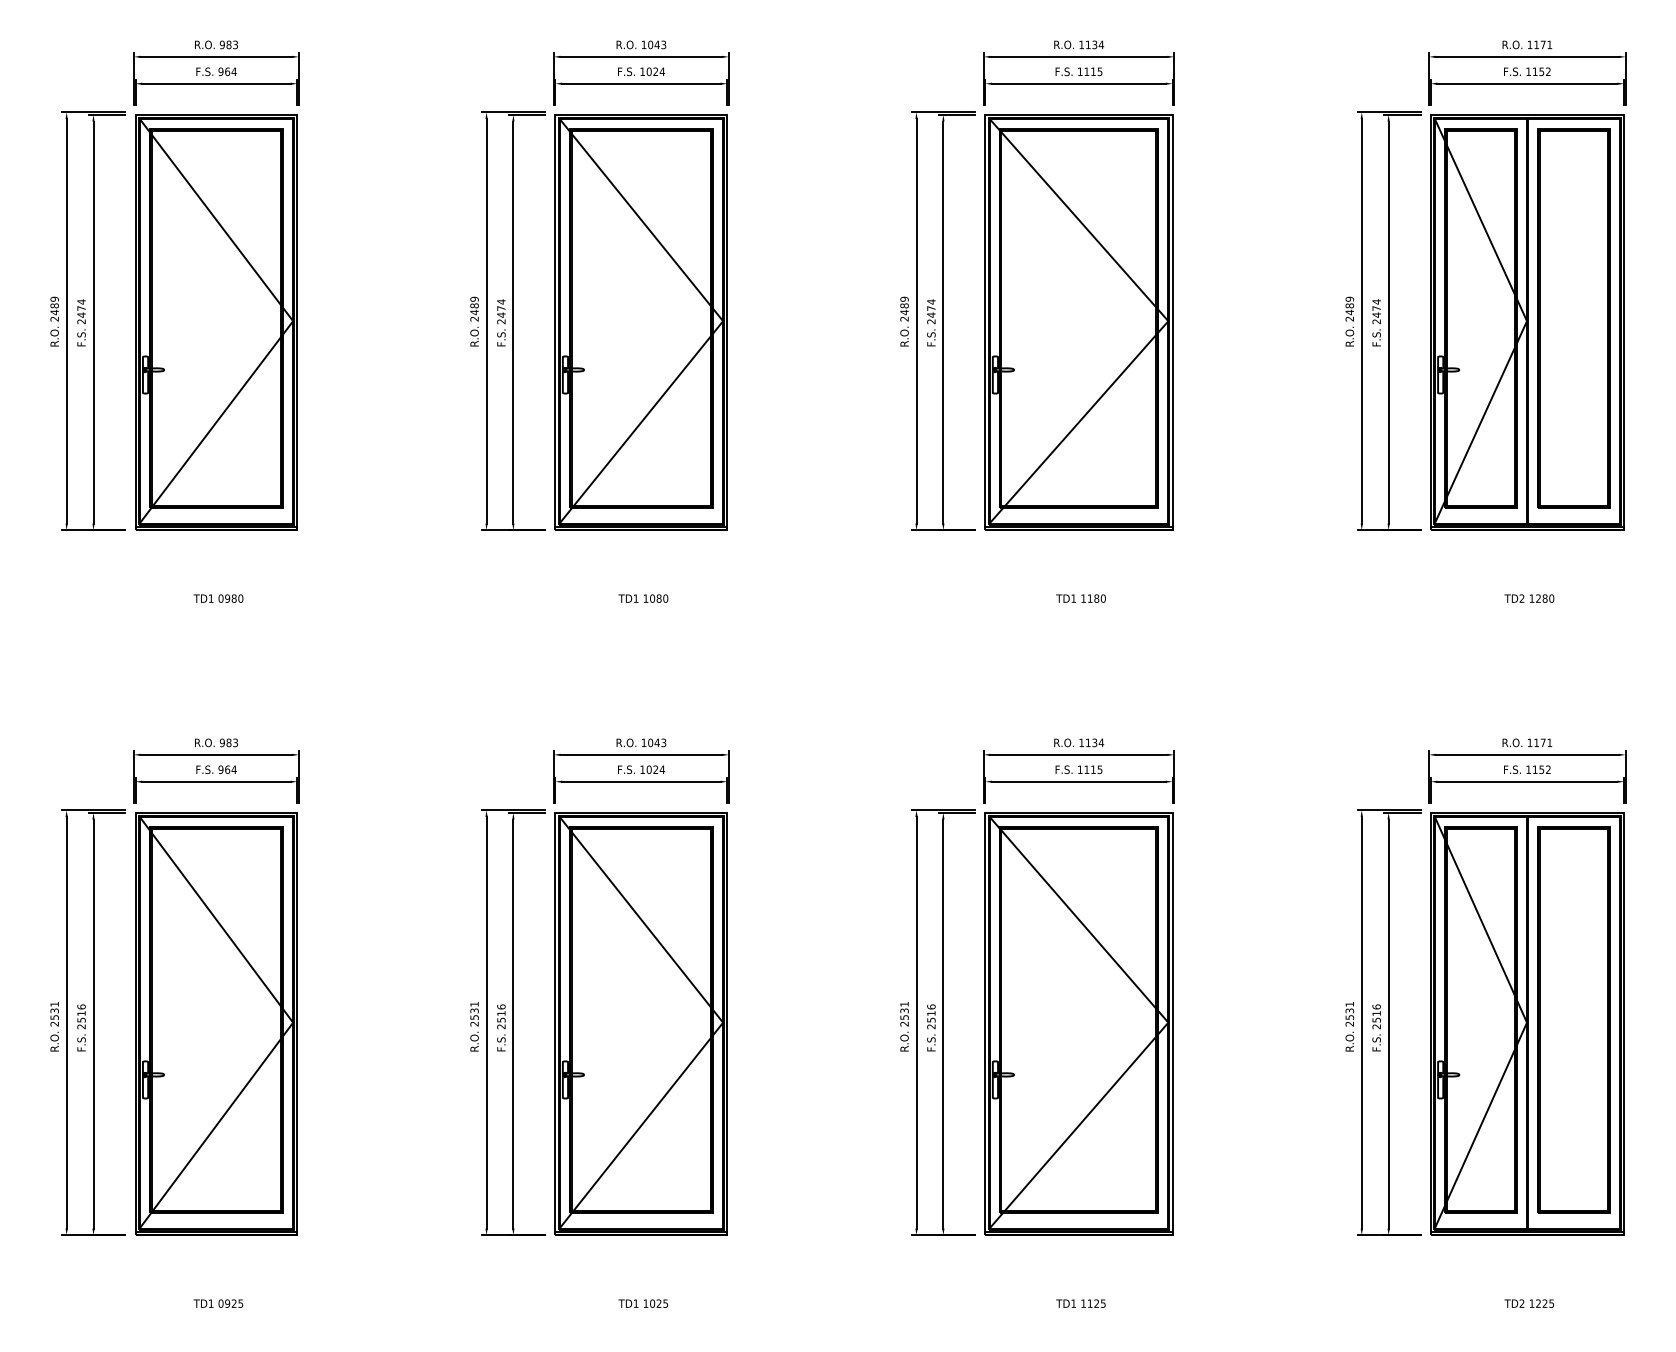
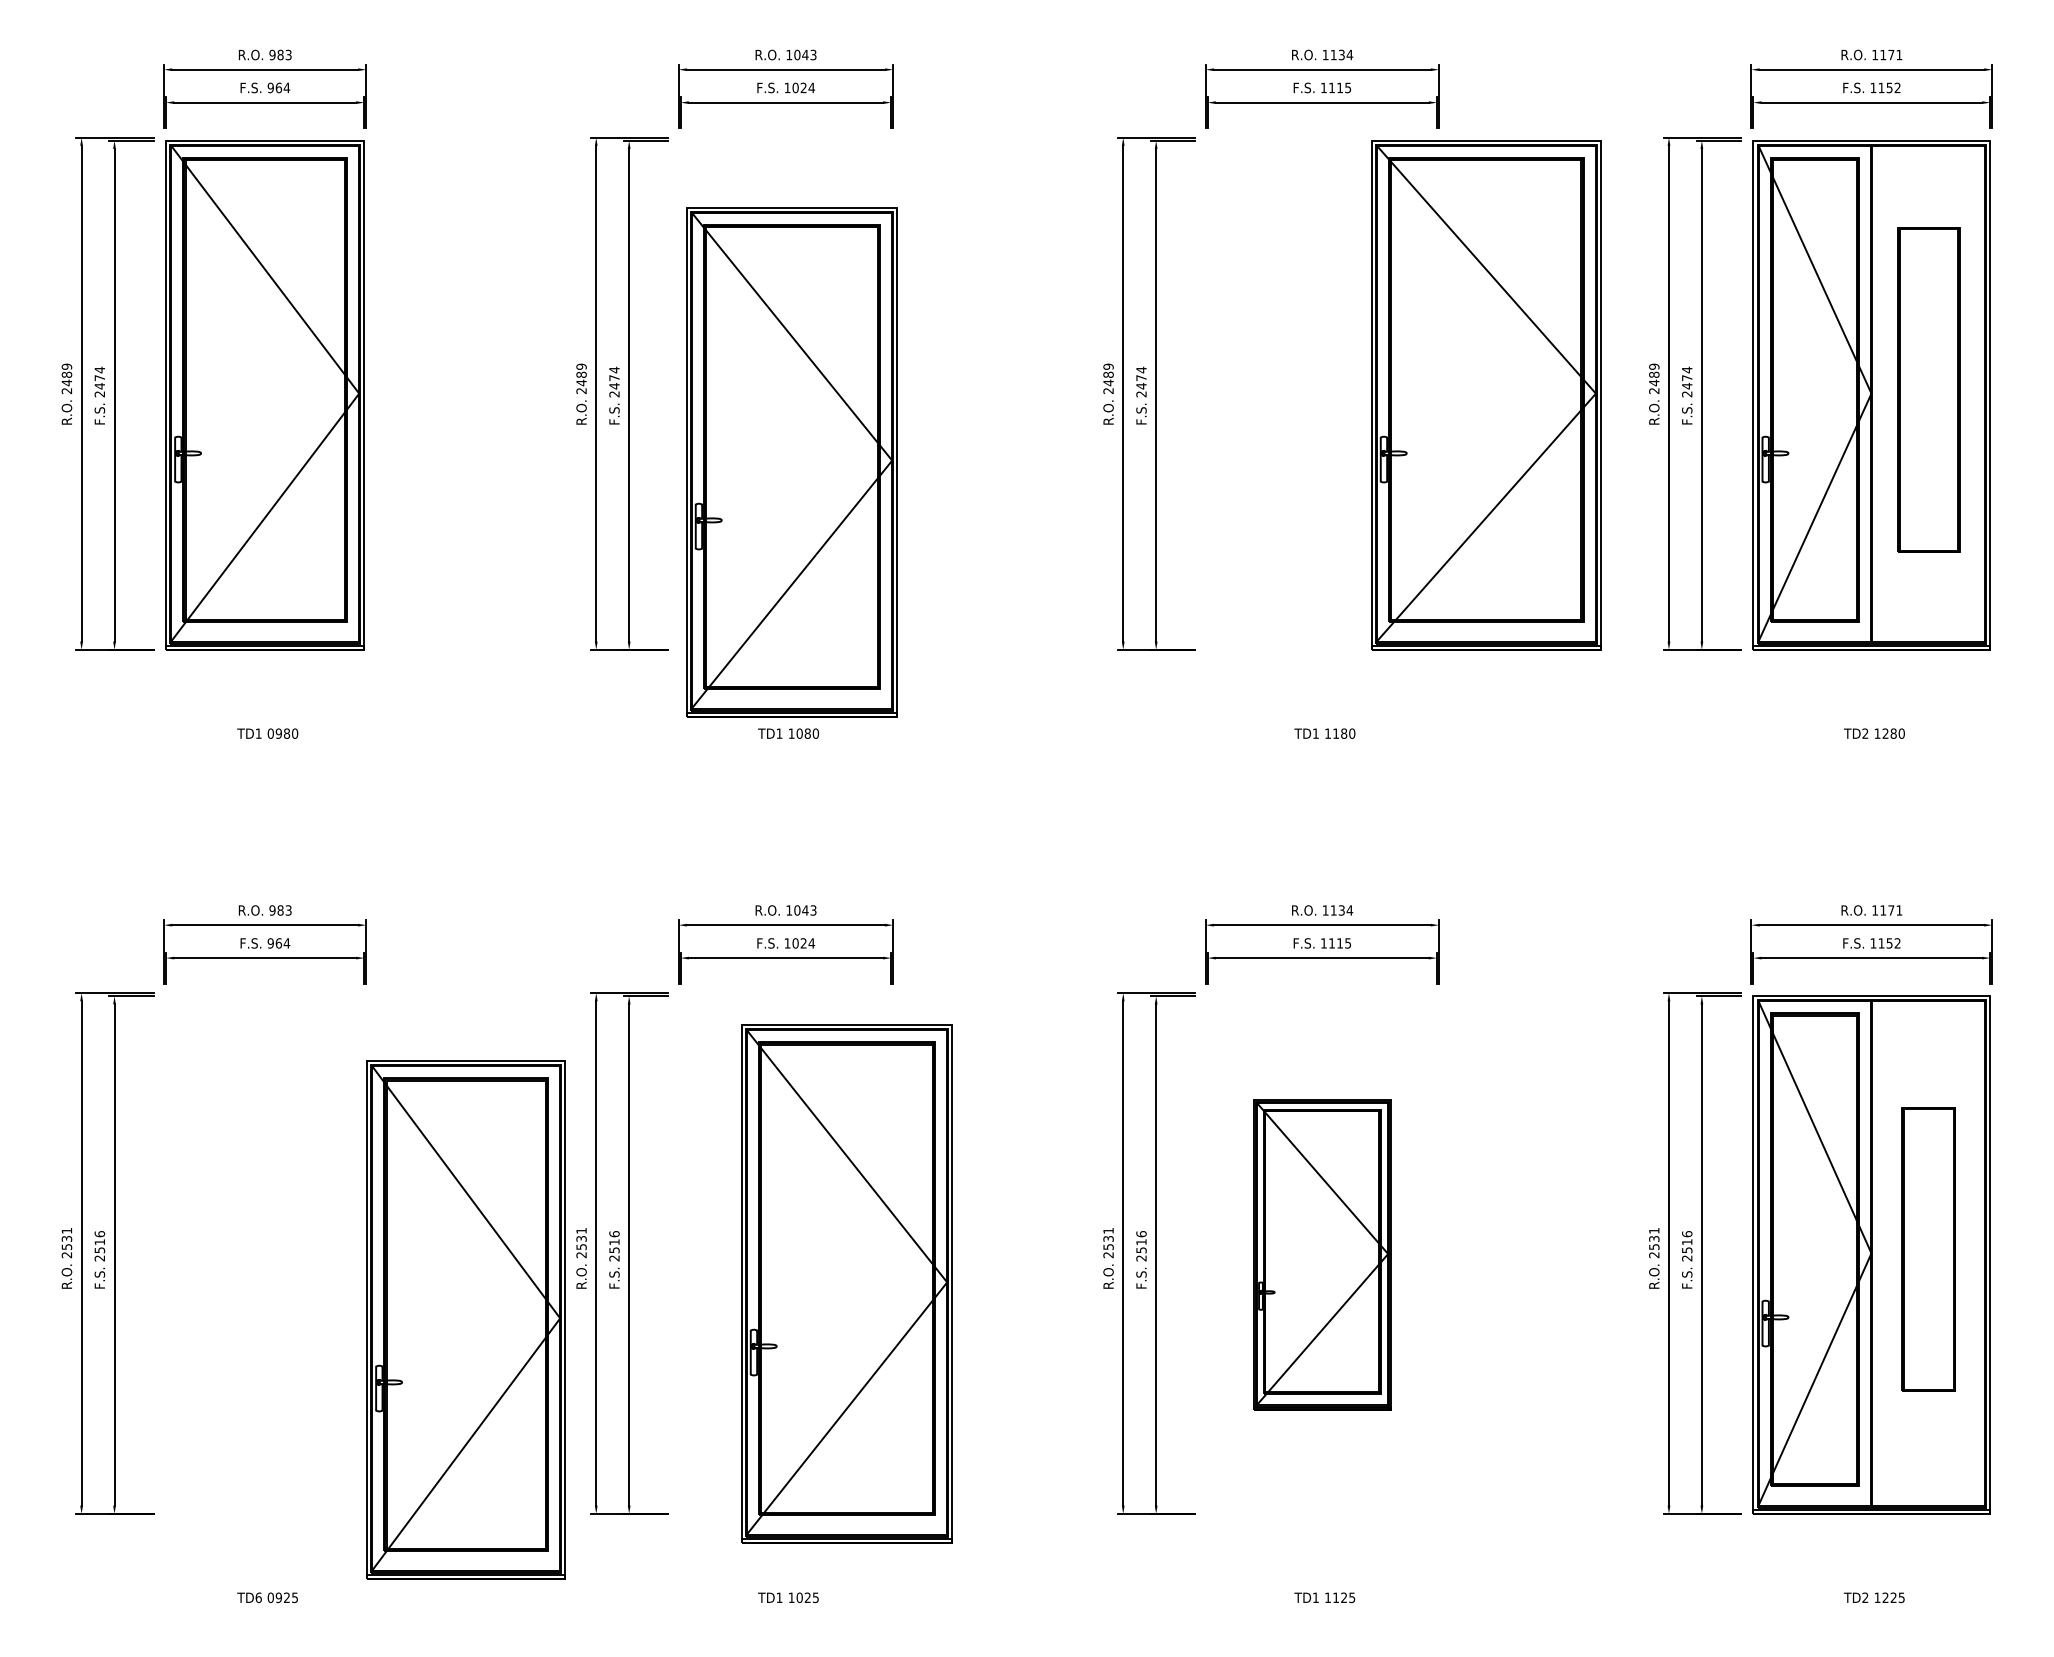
part: (1573, 317) -> (1928, 389), size x0.7
part: (640, 322) -> (791, 462), moved
part: (1079, 322) -> (1486, 395), moved
part: (1573, 1019) -> (1928, 1249), size x0.6
part: (215, 1023) -> (465, 1319), moved
part: (640, 1023) -> (846, 1283), moved
part: (1079, 1023) -> (1322, 1254), size x0.6
text: (210, 1303) -> (258, 1597), TD1 -> TD6

